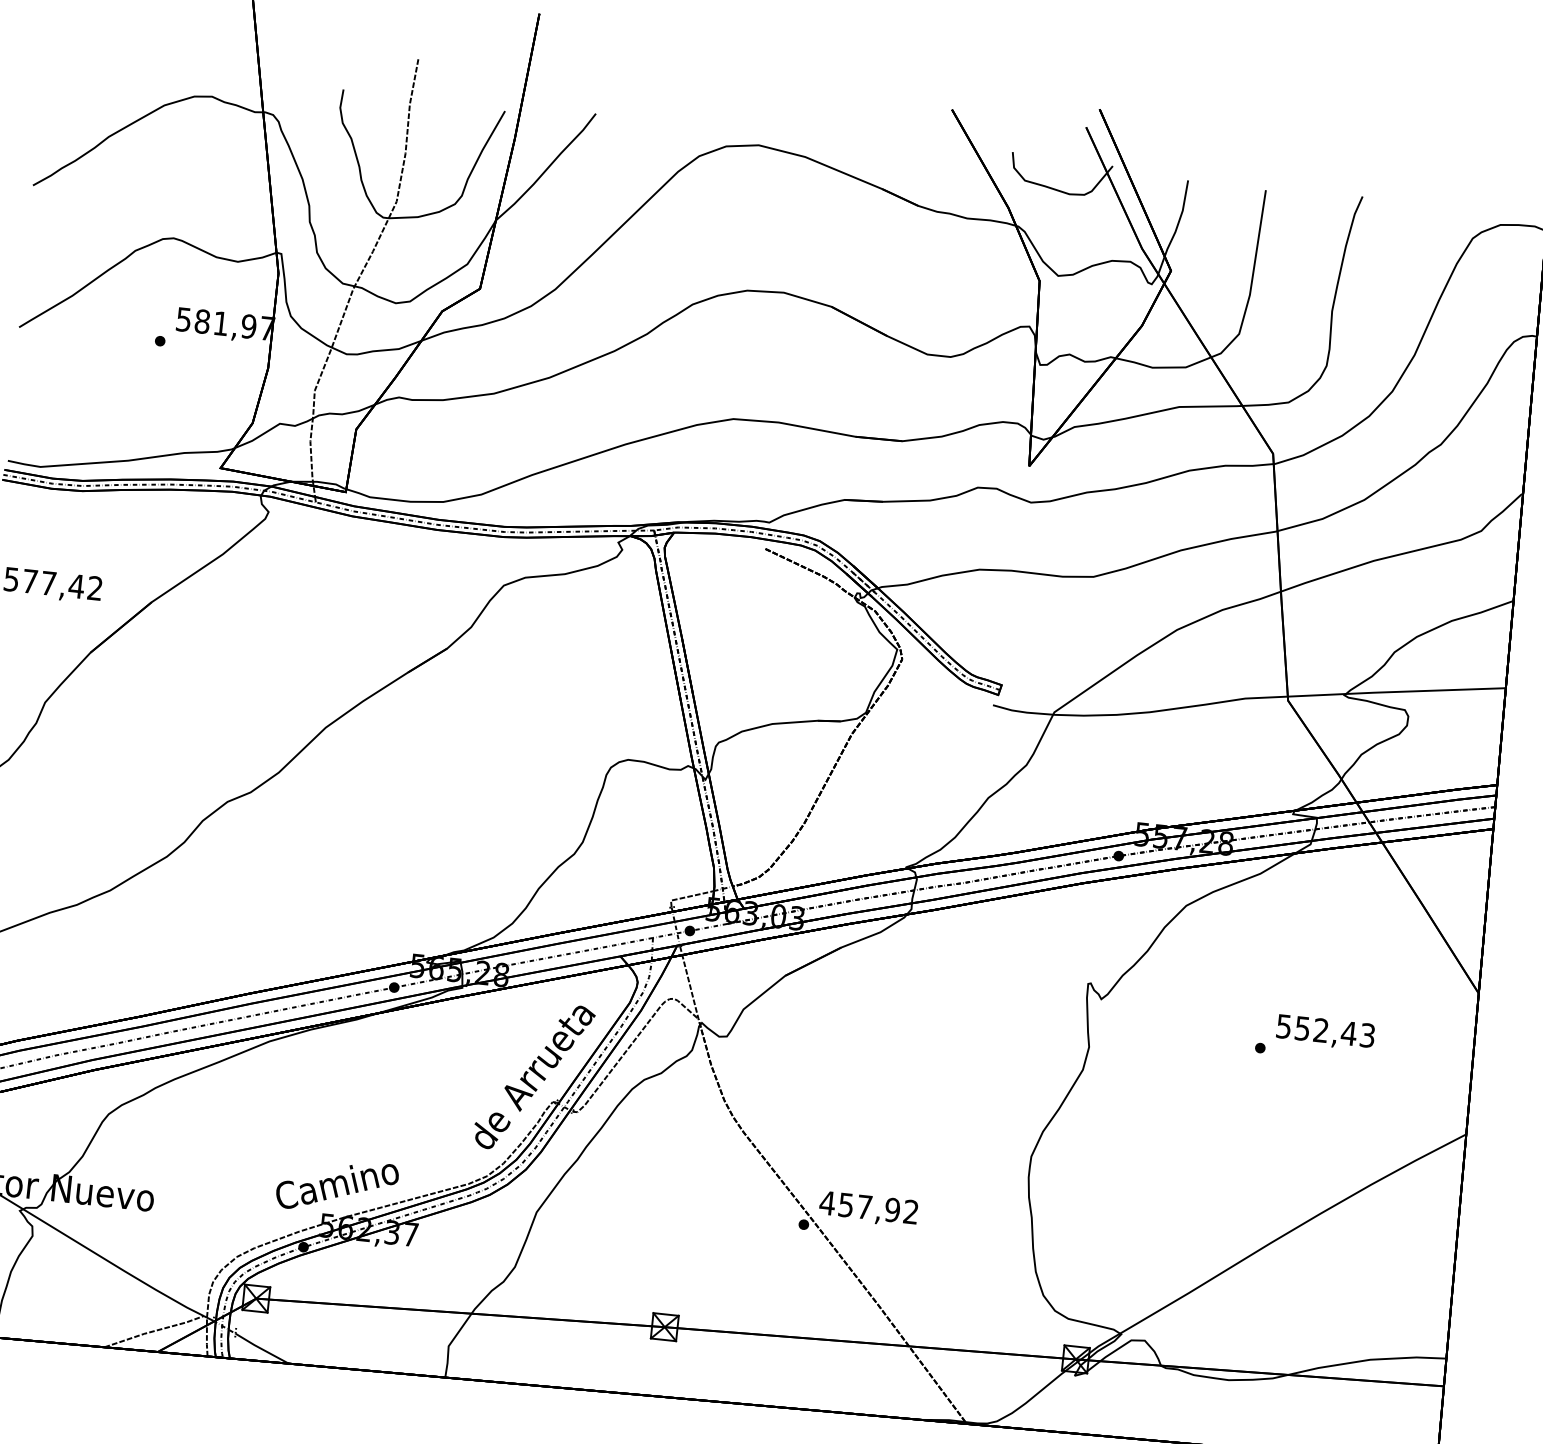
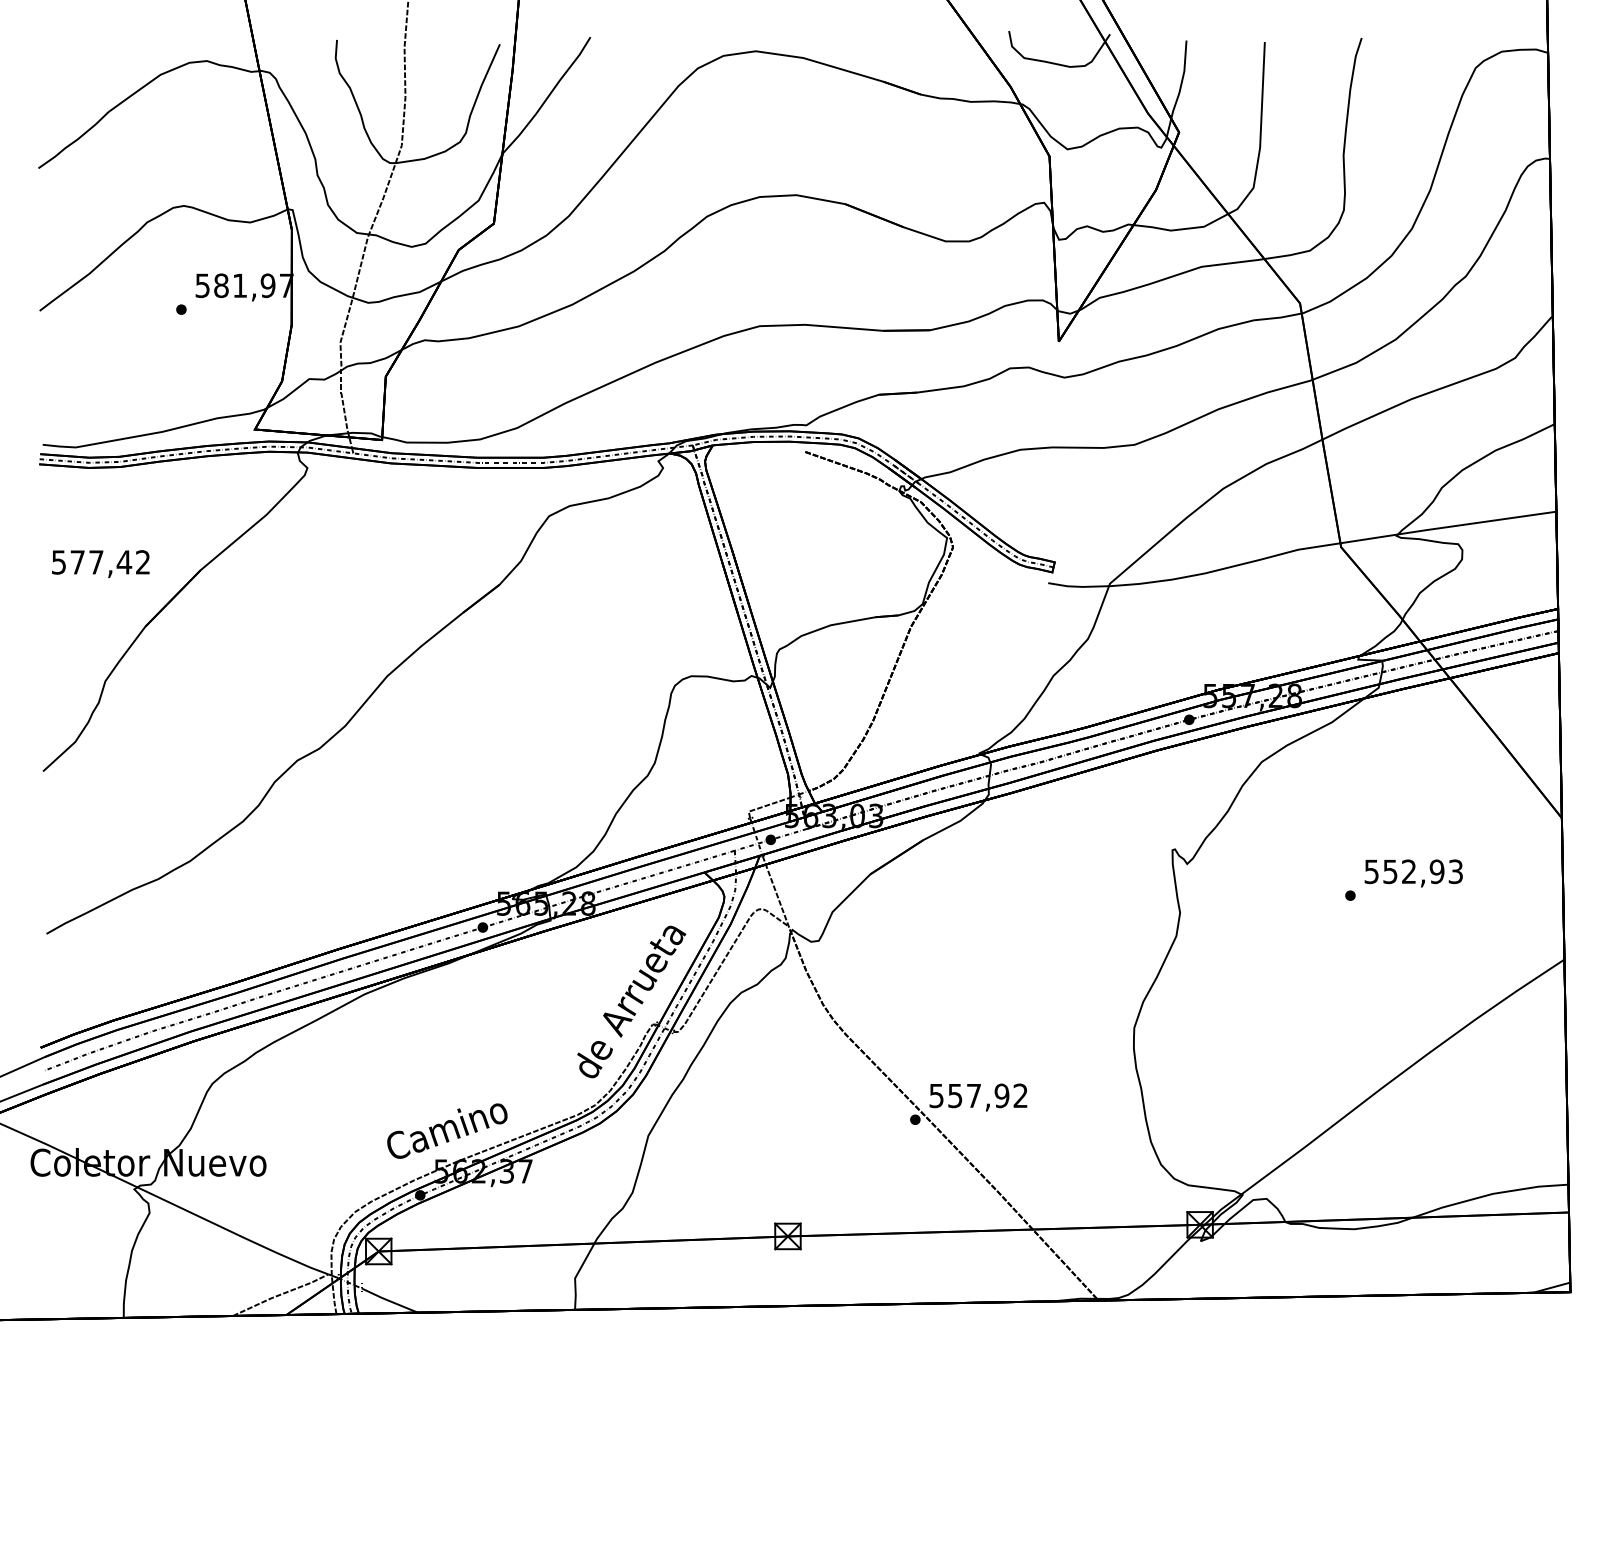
text: (1348, 1033) -> (1436, 871), 552,43 -> 552,93
text: (827, 1203) -> (936, 1096), 457,92 -> 557,92

